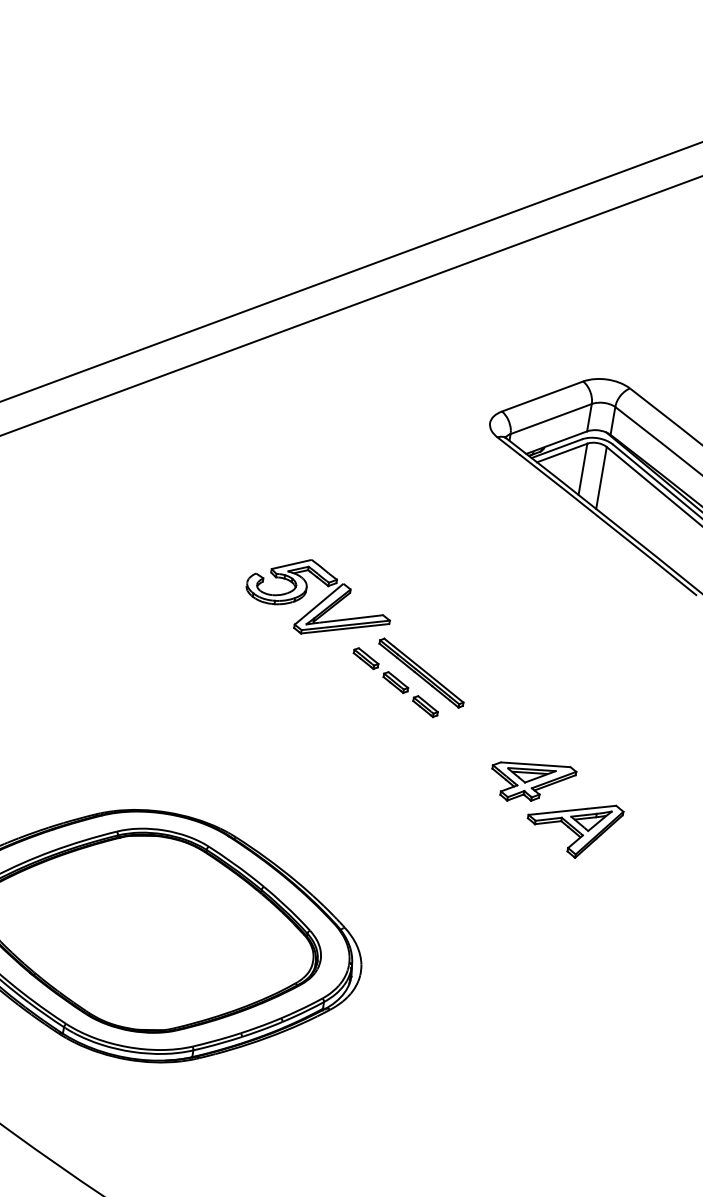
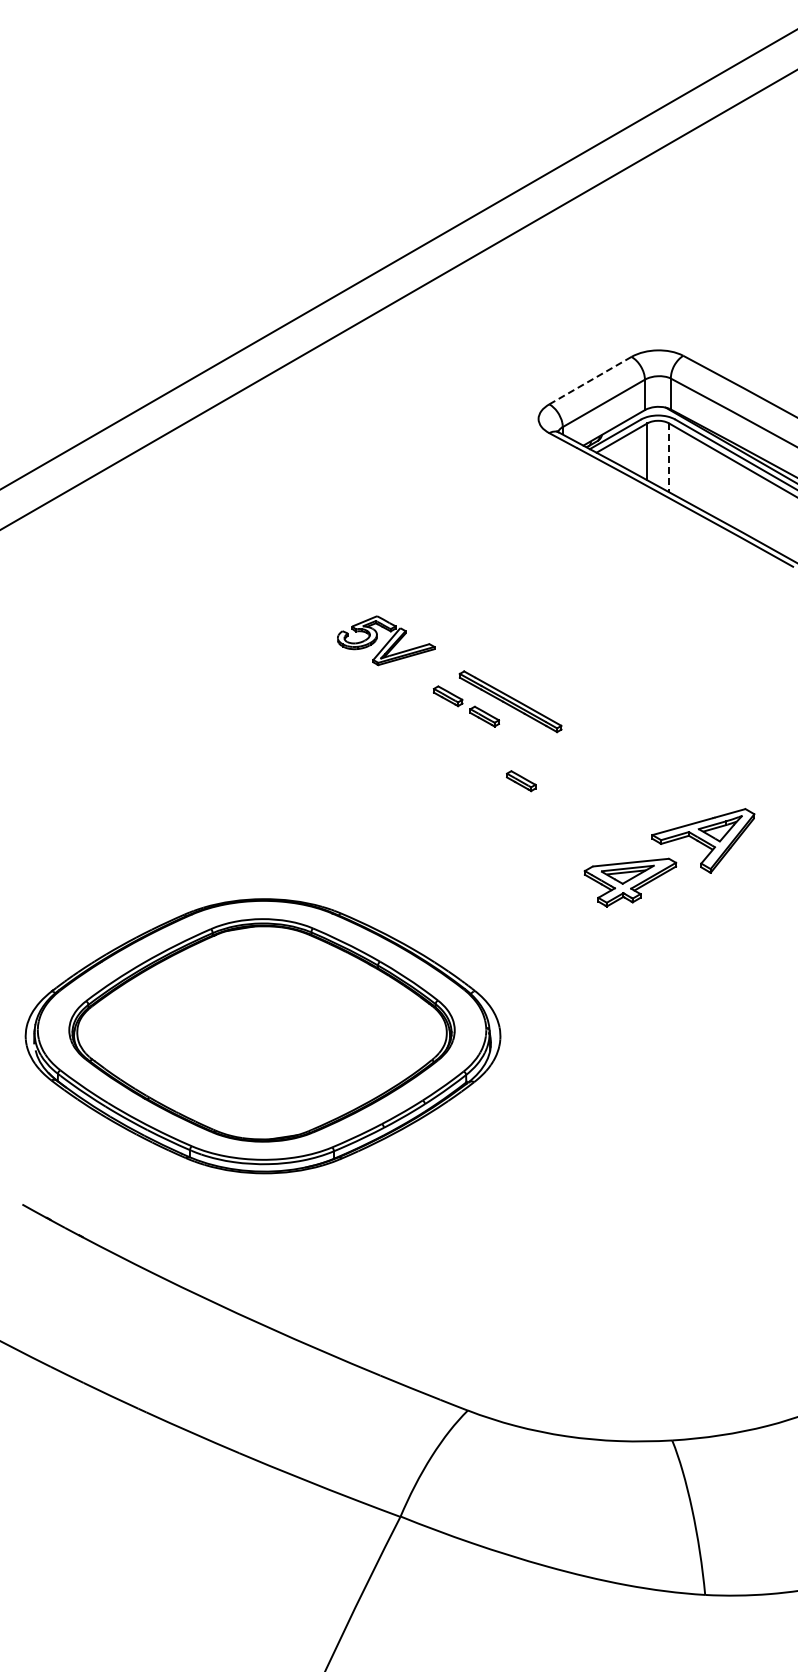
line: (541, 396) -> (589, 380), solid -> dashed
line: (601, 478) -> (669, 458), solid -> dashed
part: (318, 598) -> (385, 640), size x0.6
part: (425, 706) -> (521, 781), moved
part: (532, 782) -> (630, 882), moved

